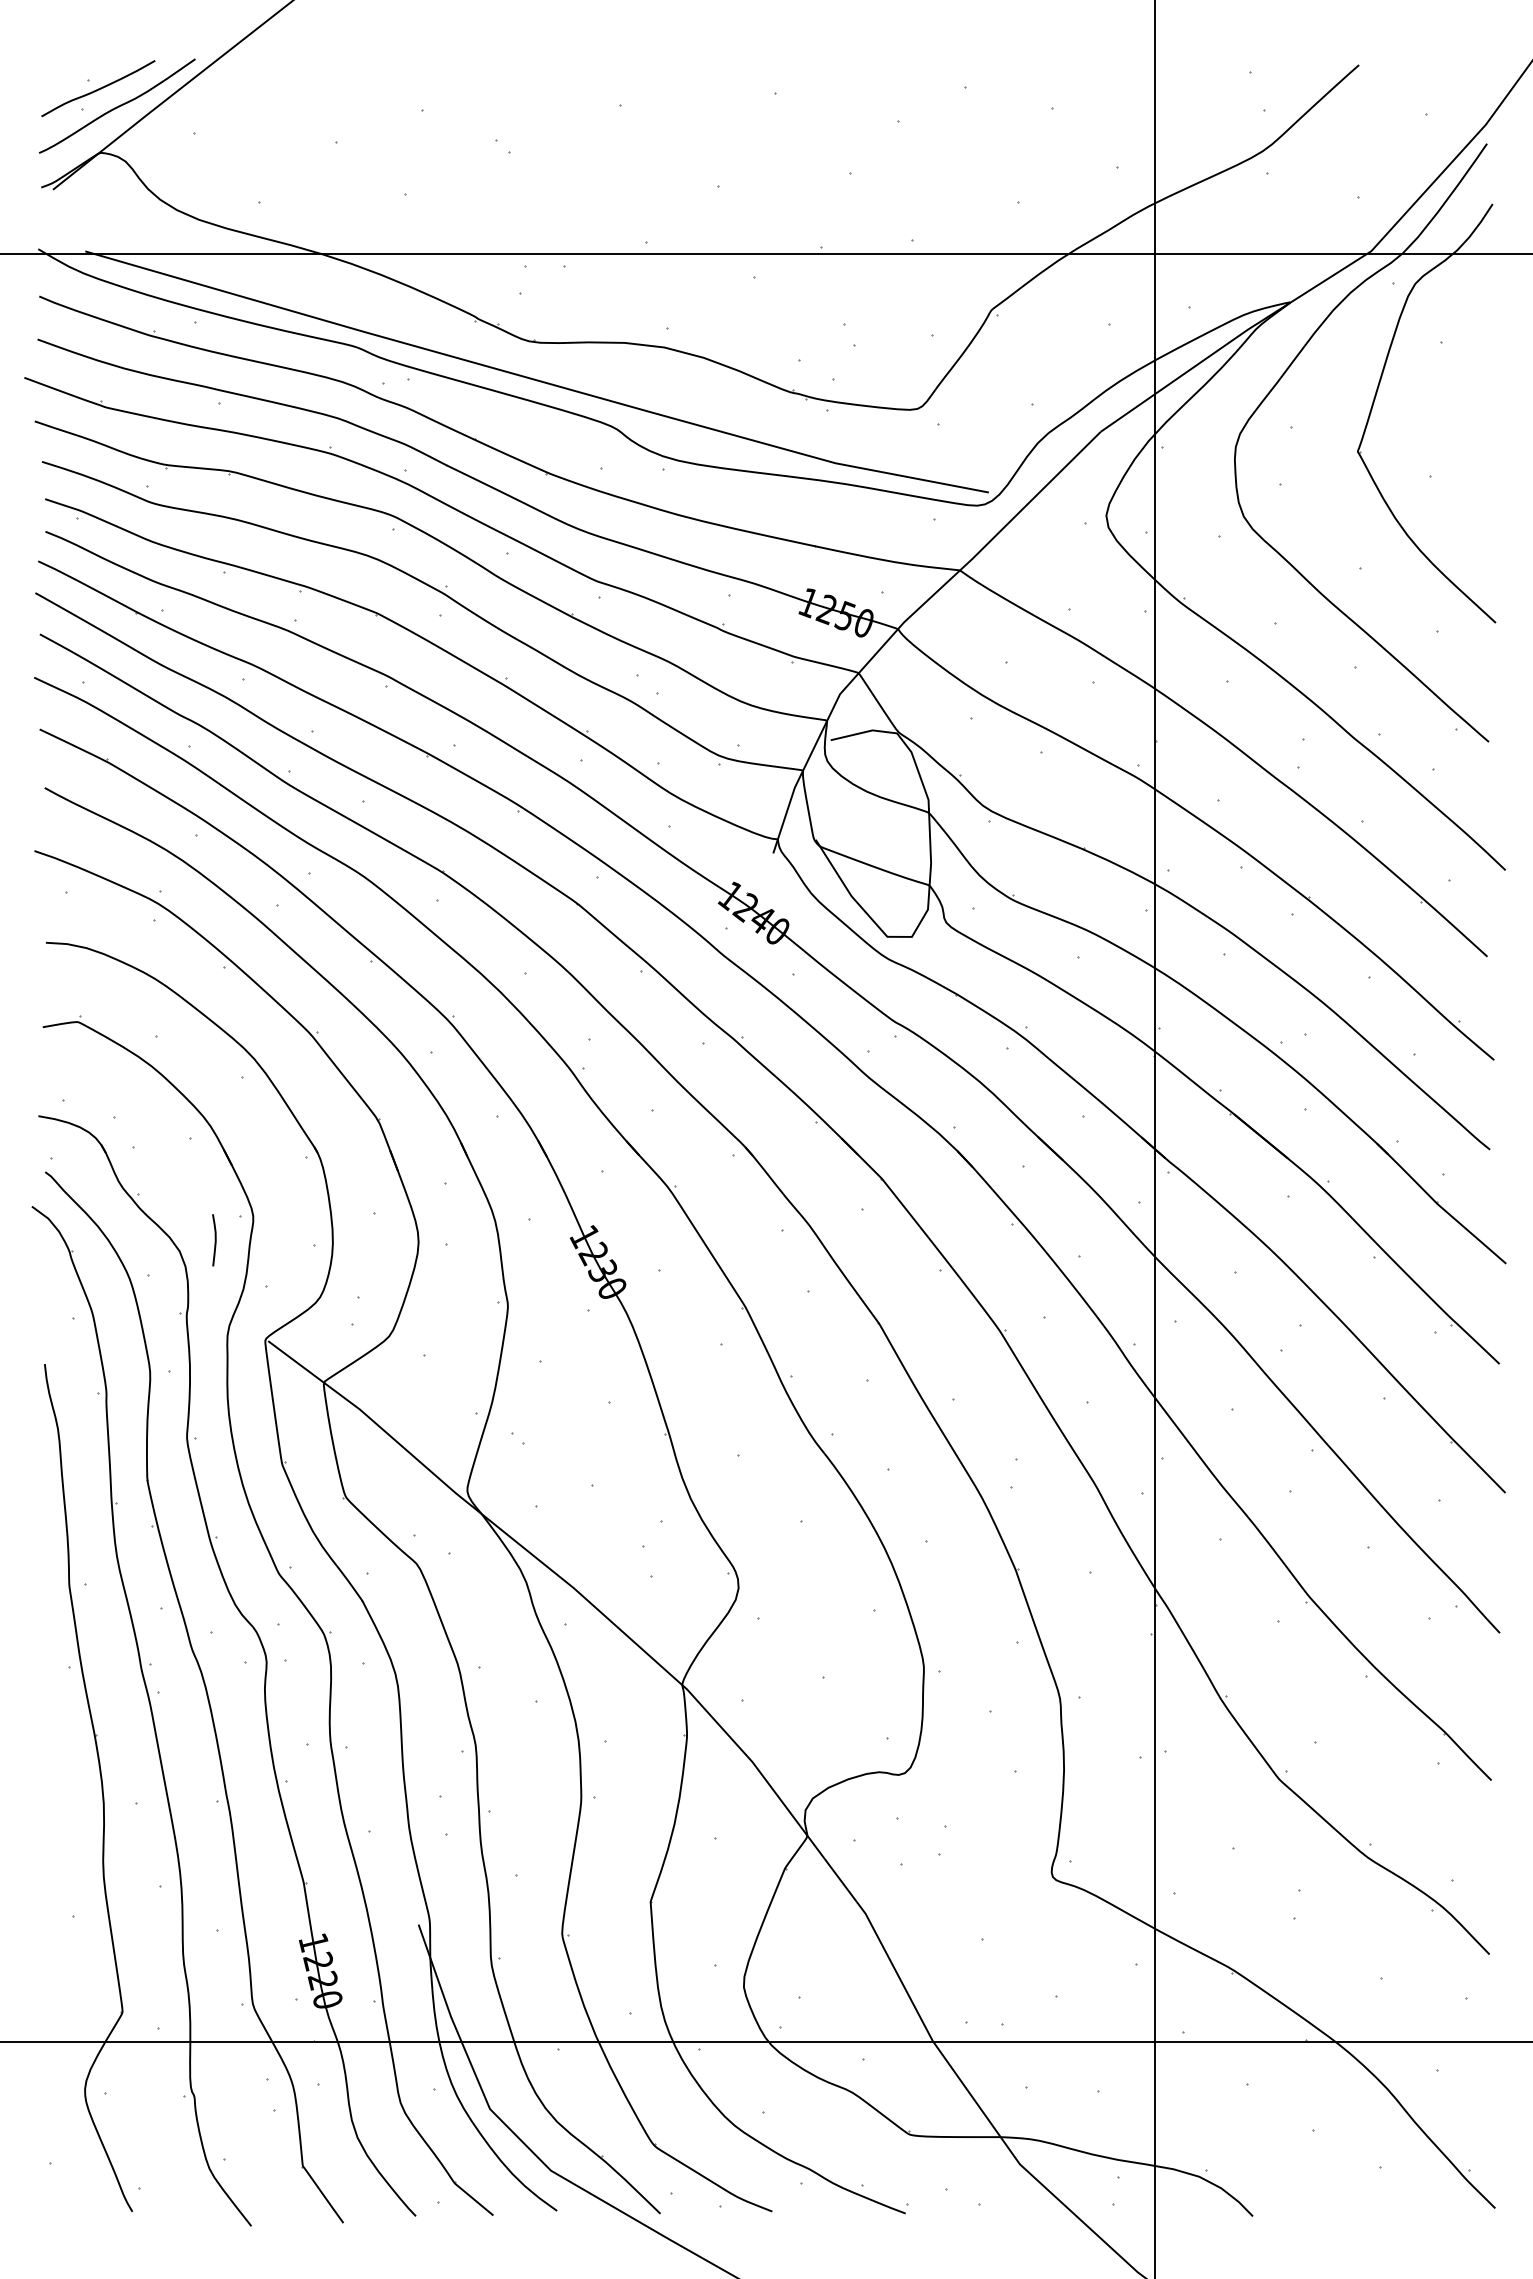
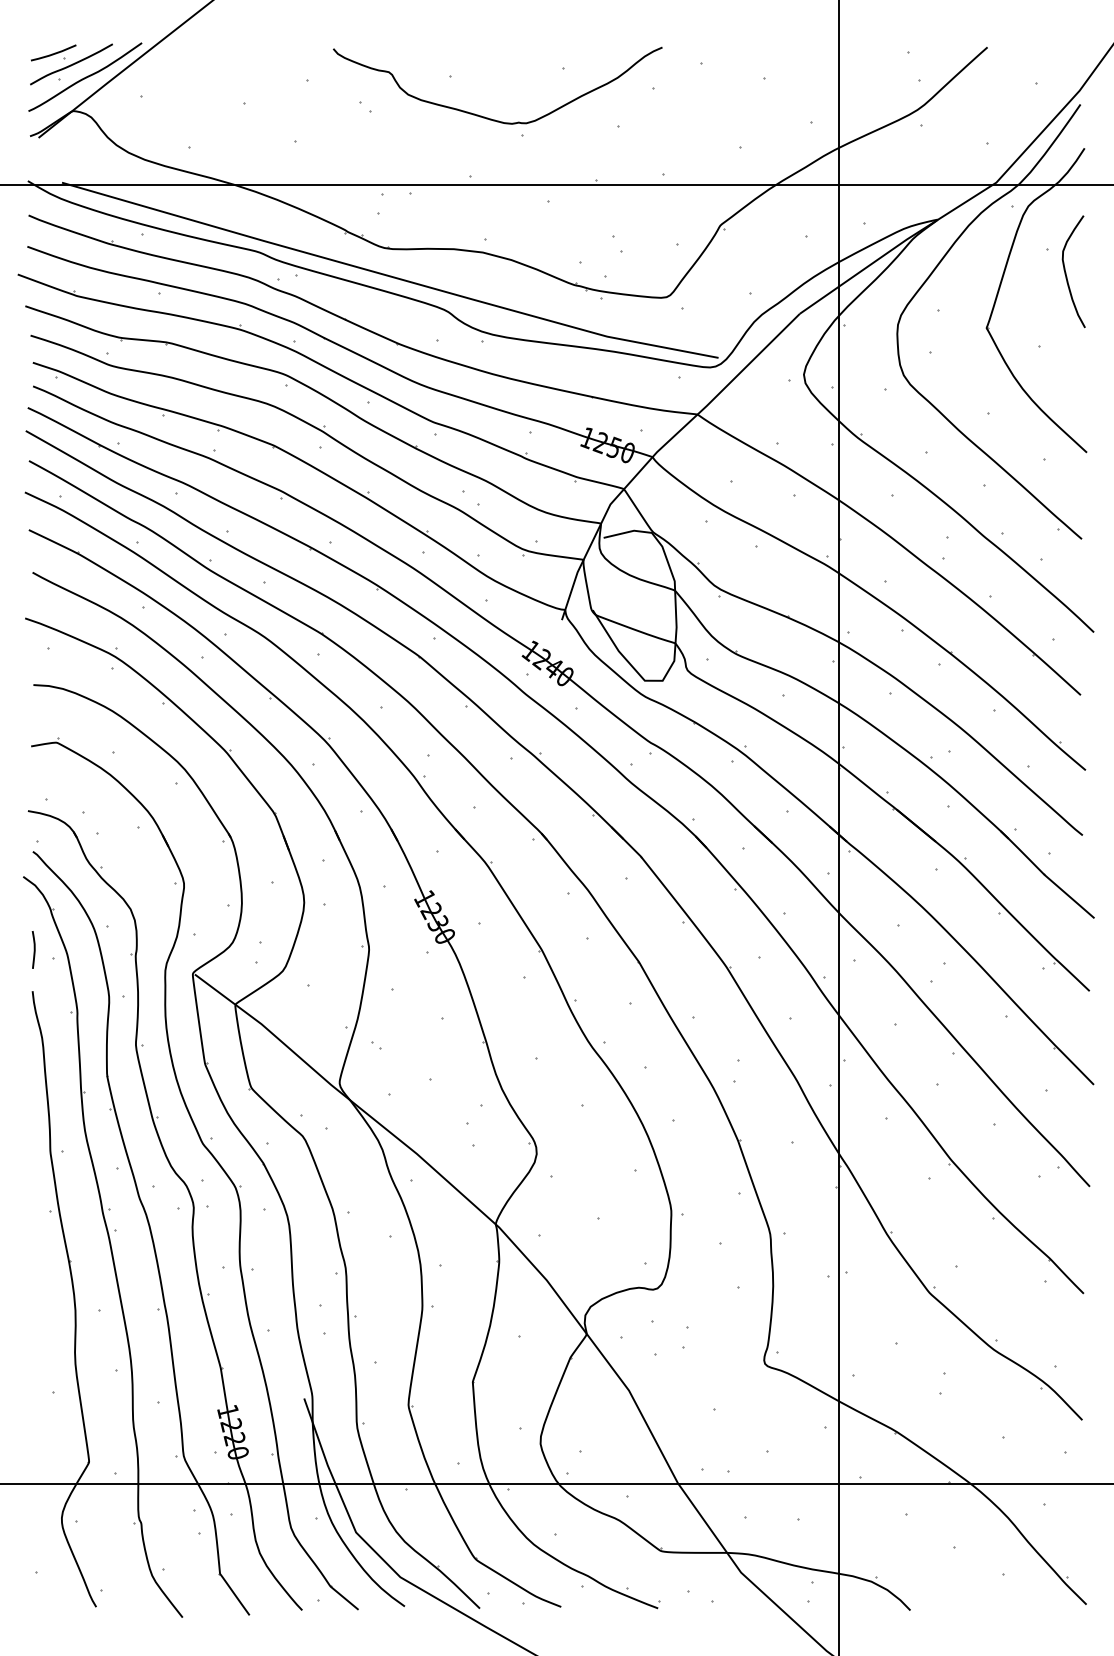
line: (73, 73) -> (53, 53), added
curve: (669, 161) -> (486, 117), added
curve: (1467, 375) -> (1066, 272), added
curve: (214, 1240) -> (33, 950), moved

